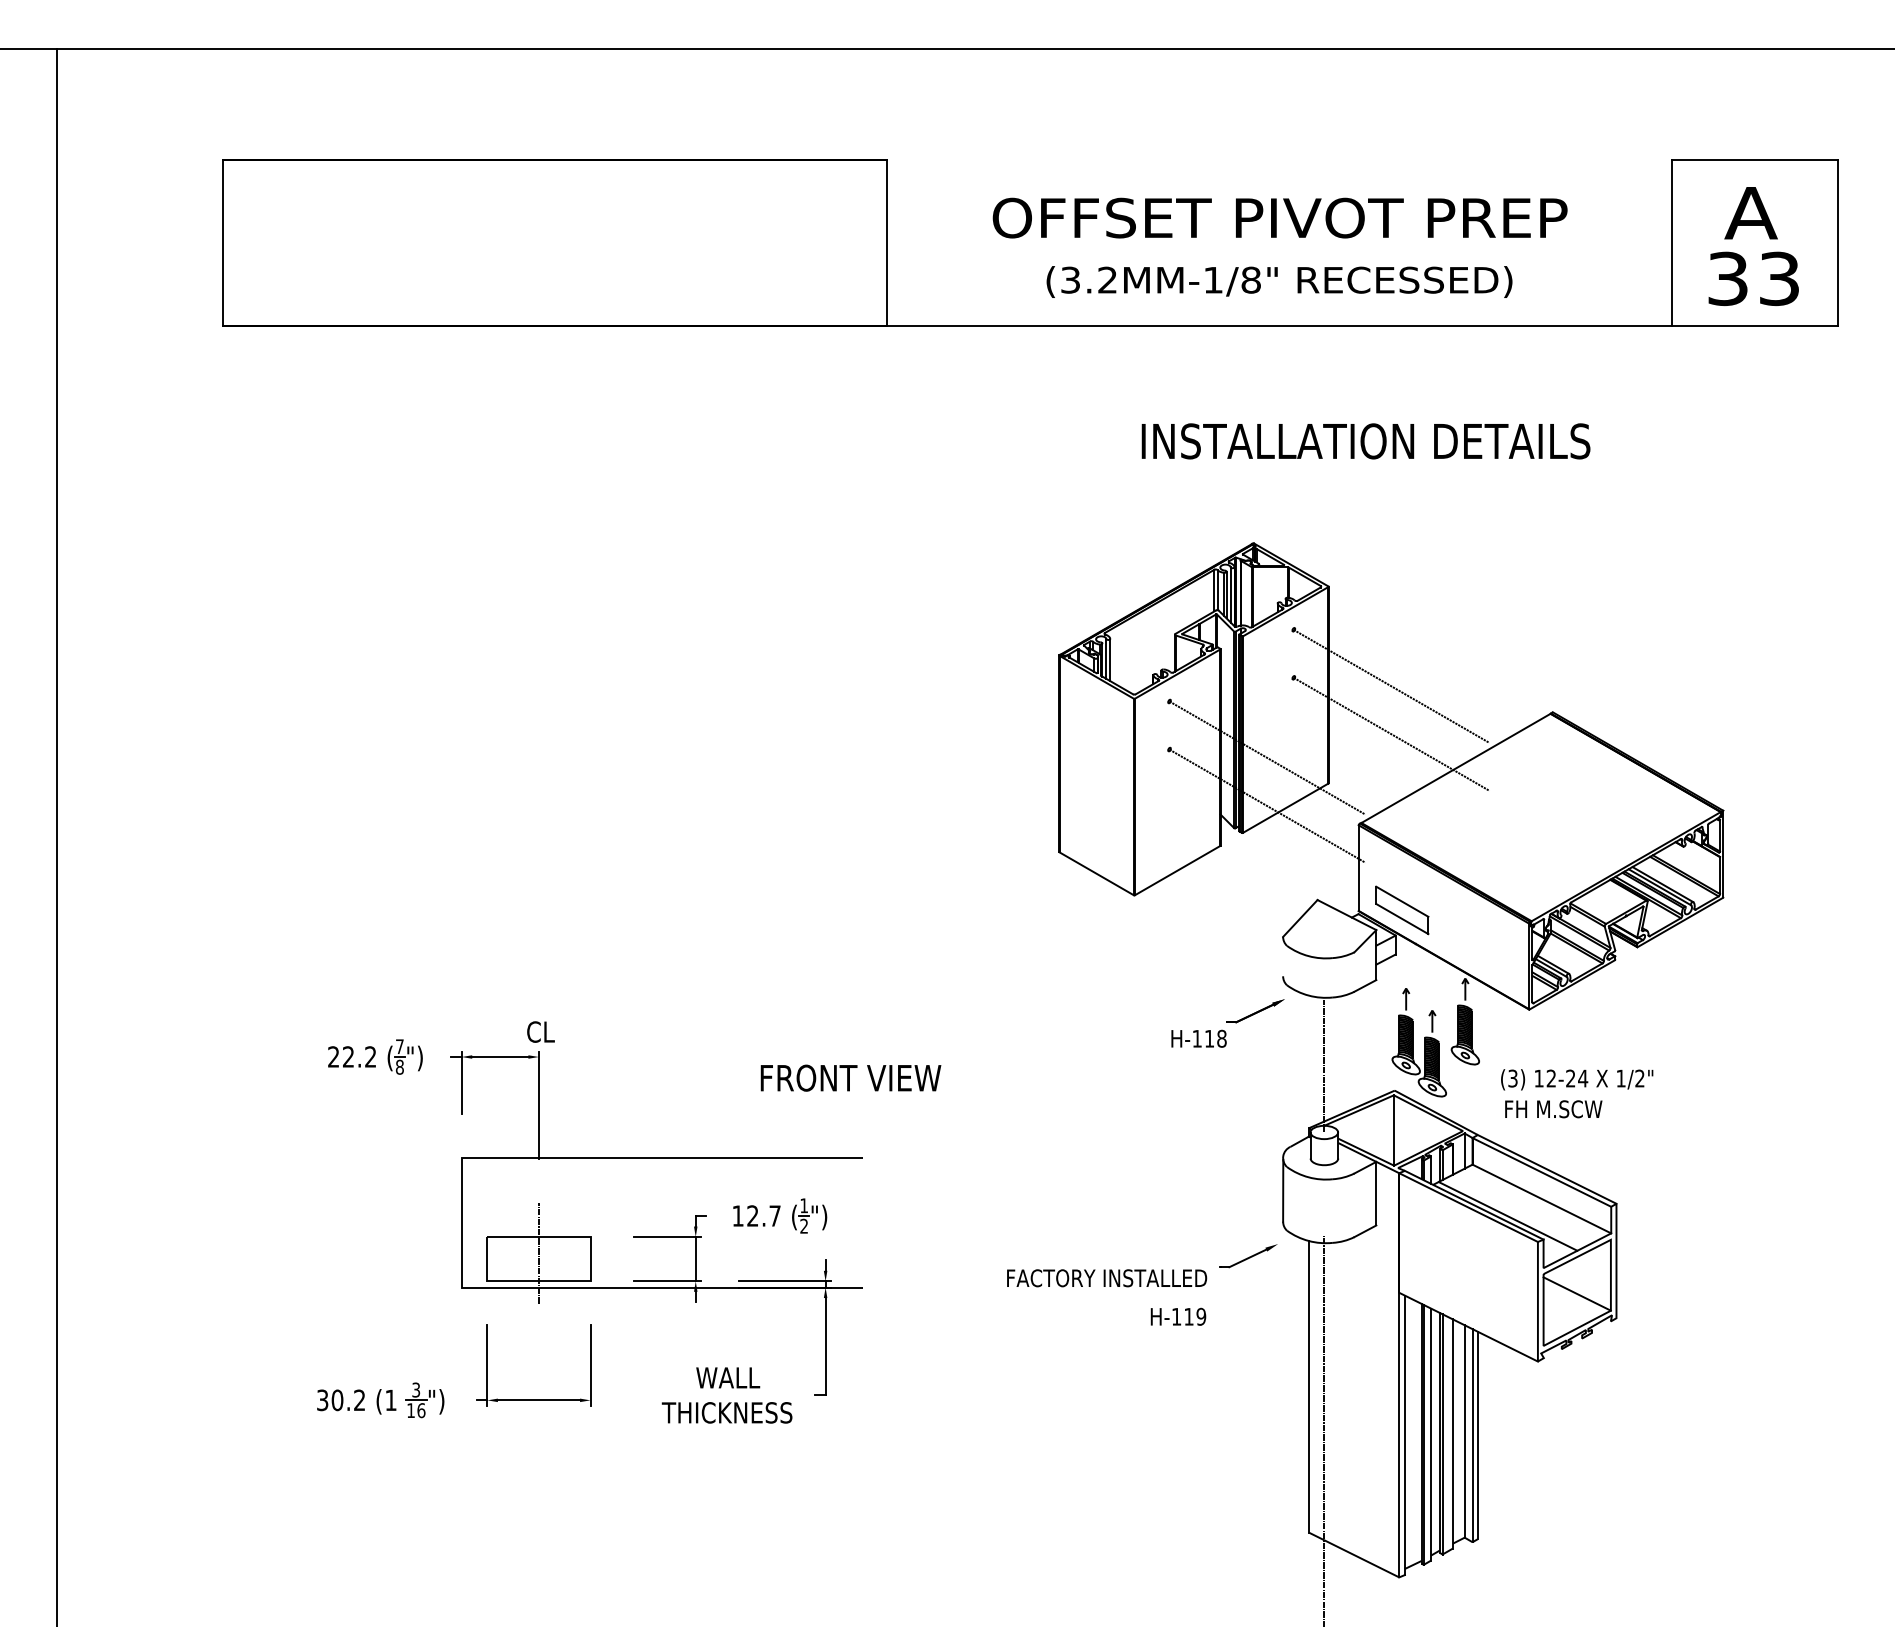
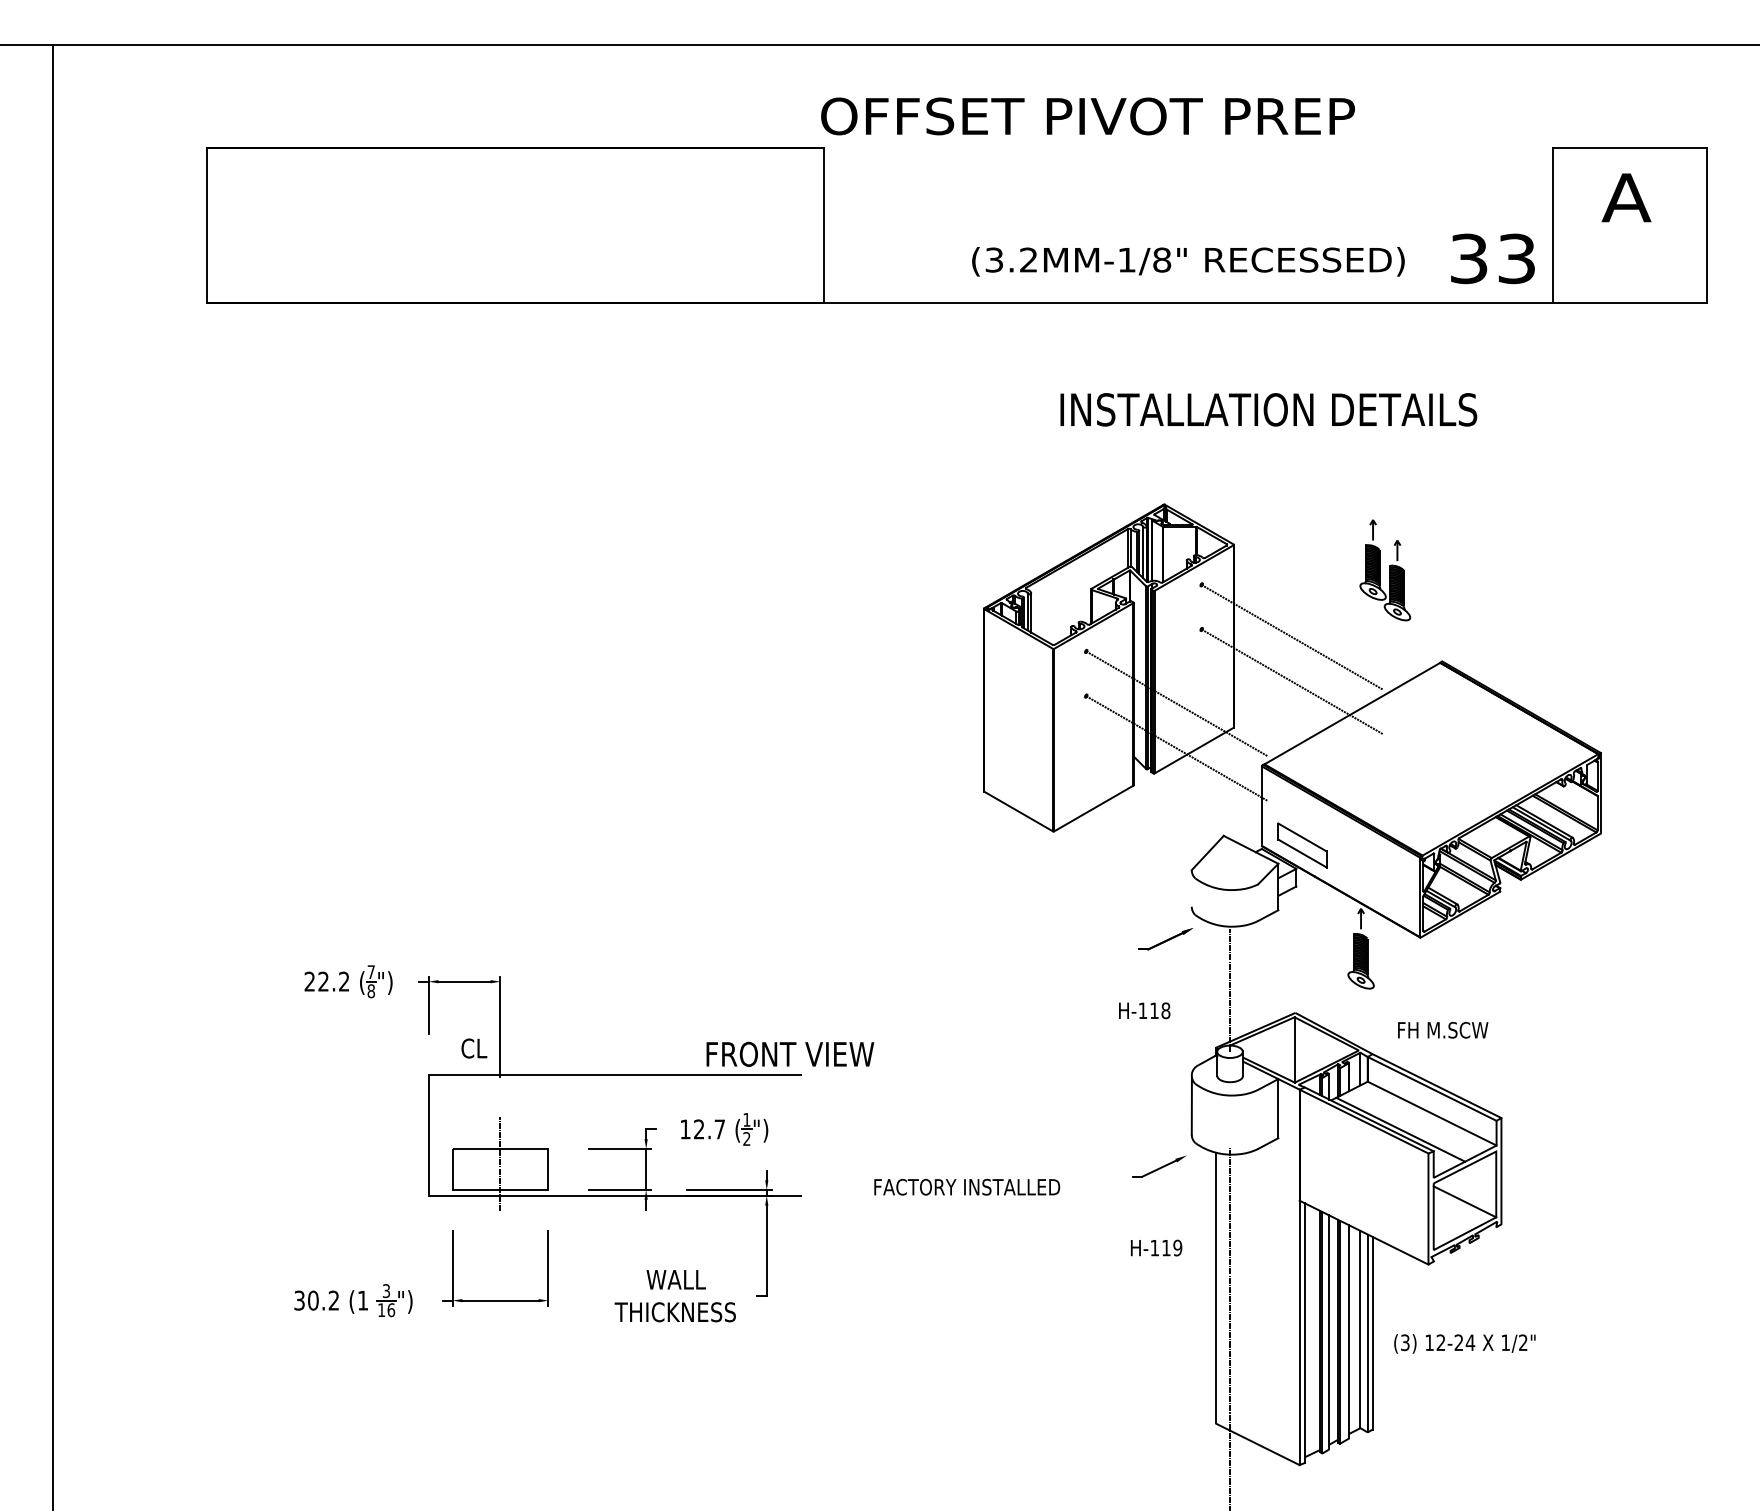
text: (1279, 218) -> (1087, 116), moved
text: (1753, 278) -> (1492, 258), moved
text: (541, 1032) -> (474, 1048), moved
text: (1198, 1038) -> (1144, 1010), moved
part: (1419, 1042) -> (1385, 570), moved
text: (851, 1077) -> (790, 1053), moved
text: (1576, 1079) -> (1464, 1343), moved
text: (1107, 1278) -> (967, 1187), moved
text: (1178, 1316) -> (1156, 1247), moved

